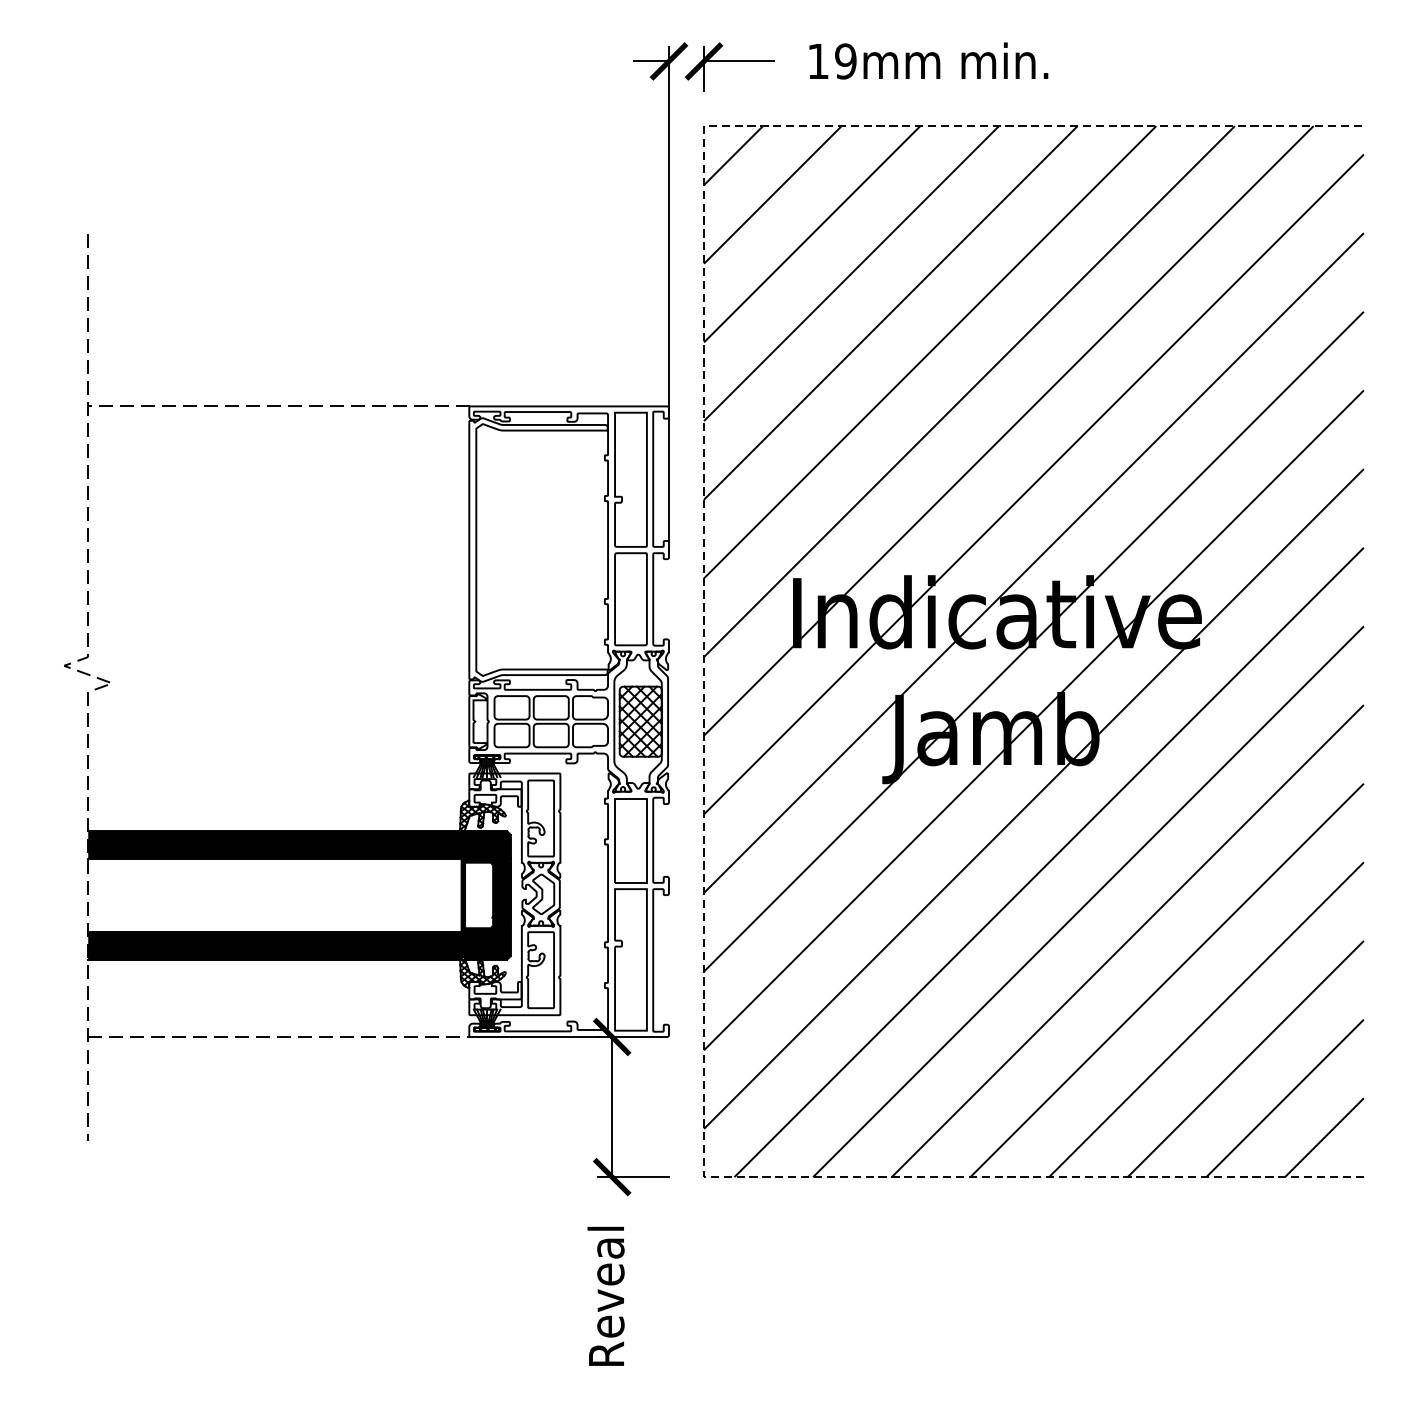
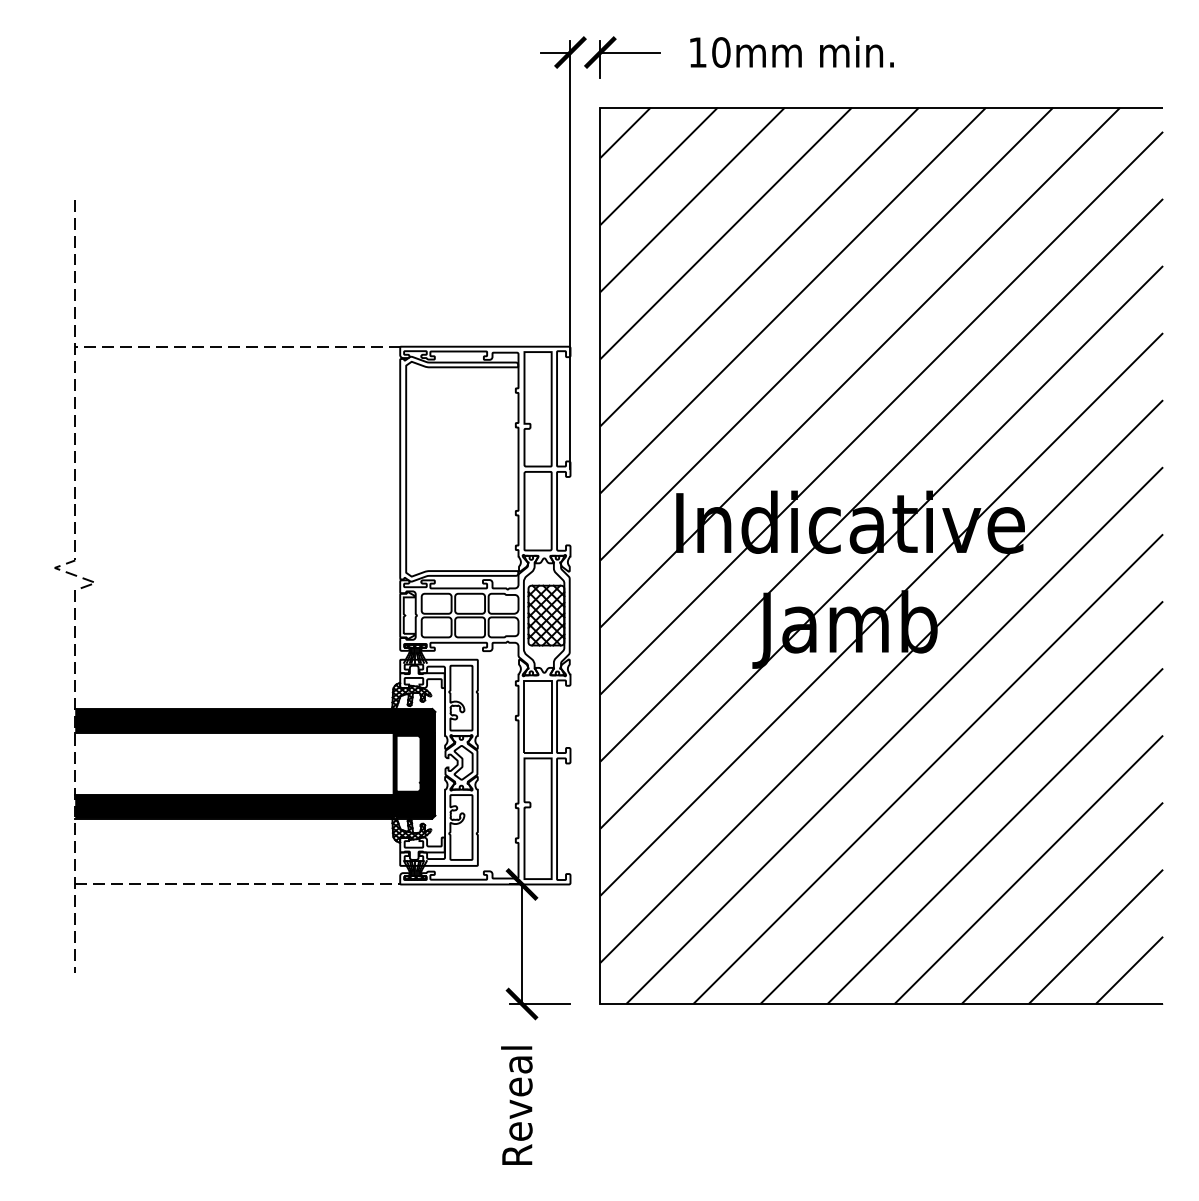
text: (846, 61) -> (721, 52), 19mm -> 10mm
line: (704, 651) -> (600, 555), dashed -> solid

